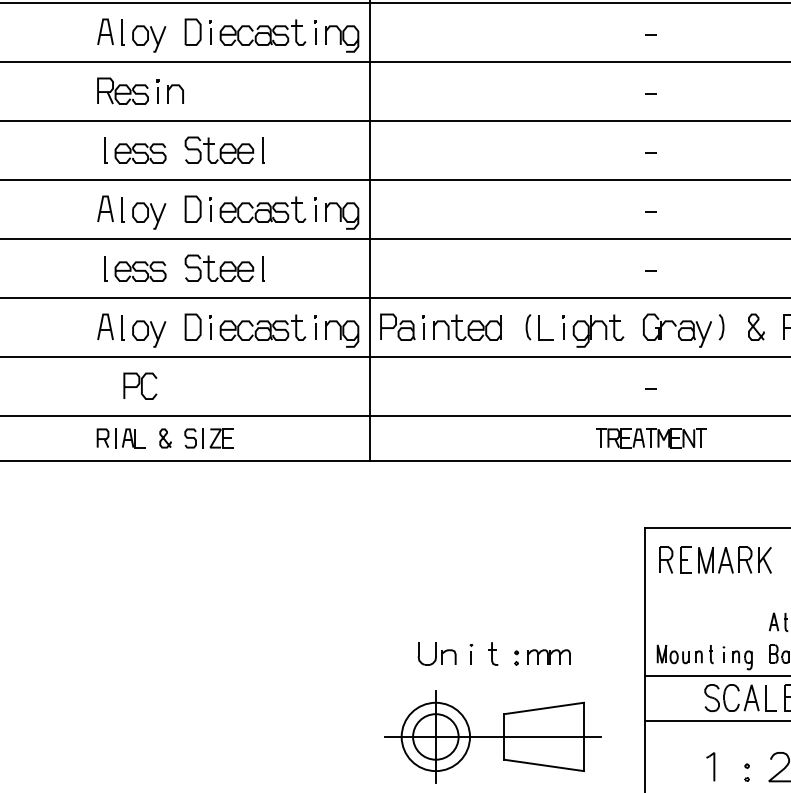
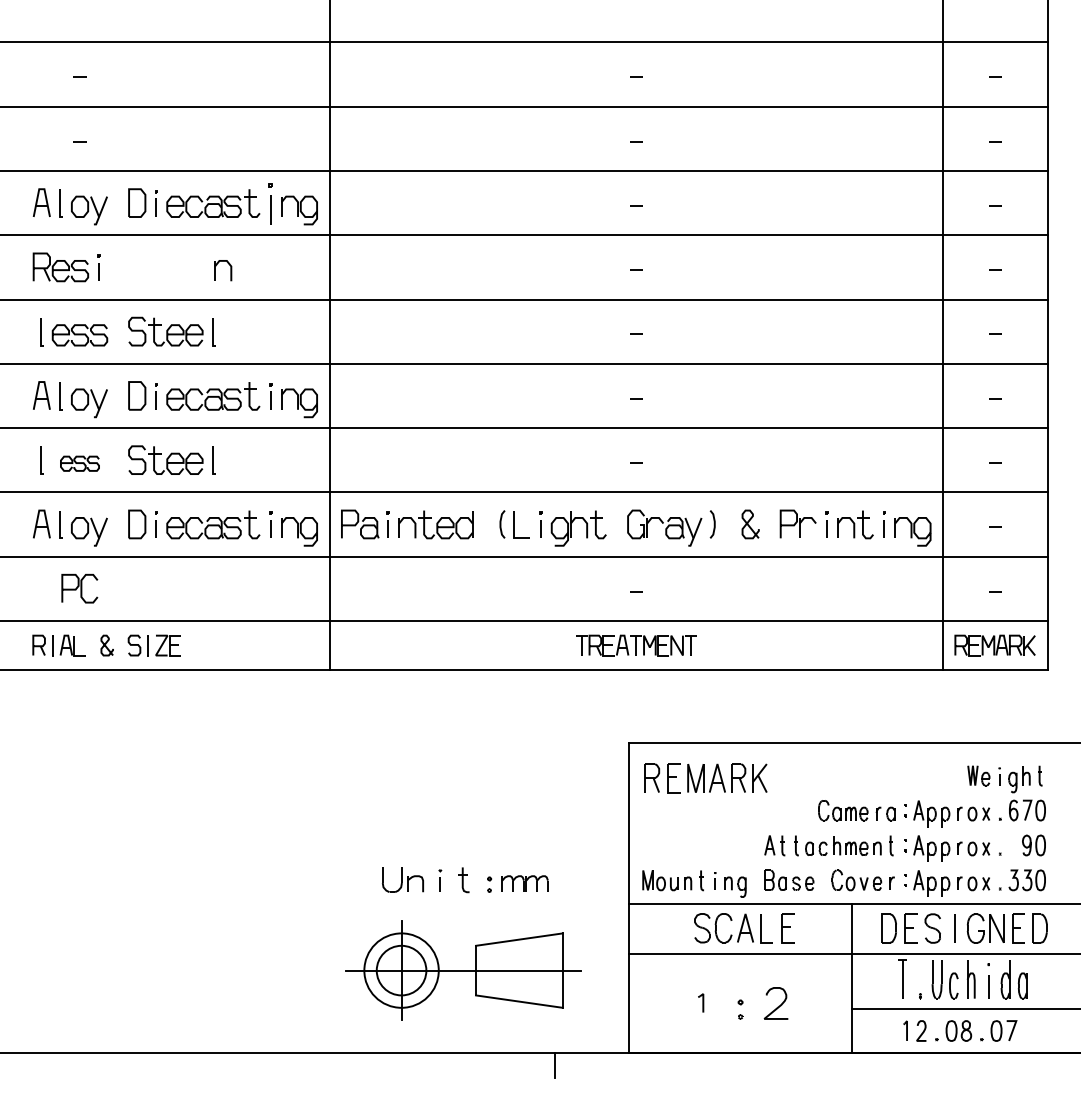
part: (315, 32) -> (270, 203), size x1.6
part: (182, 94) -> (230, 270), moved
part: (140, 271) -> (79, 463), size x0.7
part: (710, 766) -> (700, 1002), size x0.6

